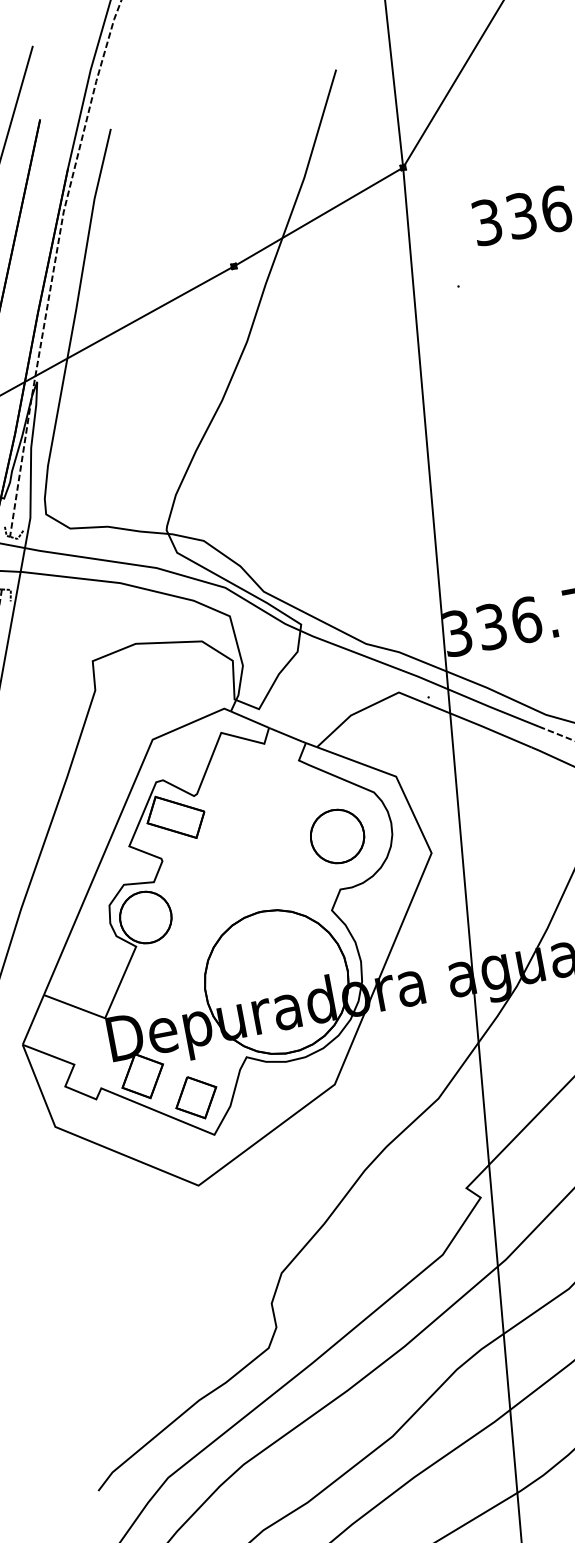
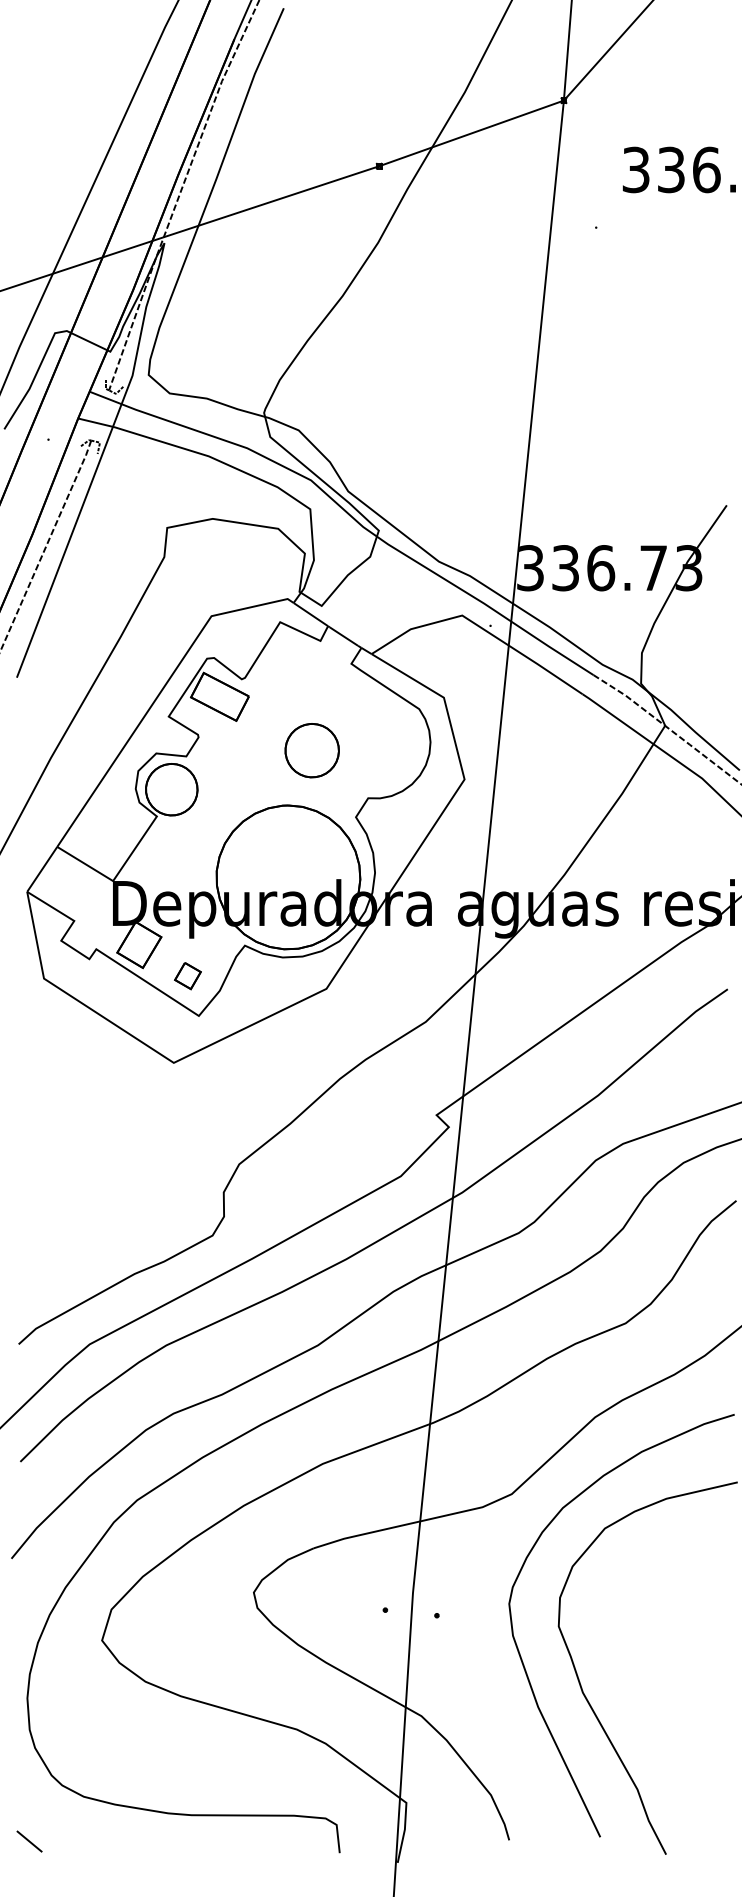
part: (336, 836) -> (311, 750), moved
part: (195, 1097) -> (187, 975), size x0.6

